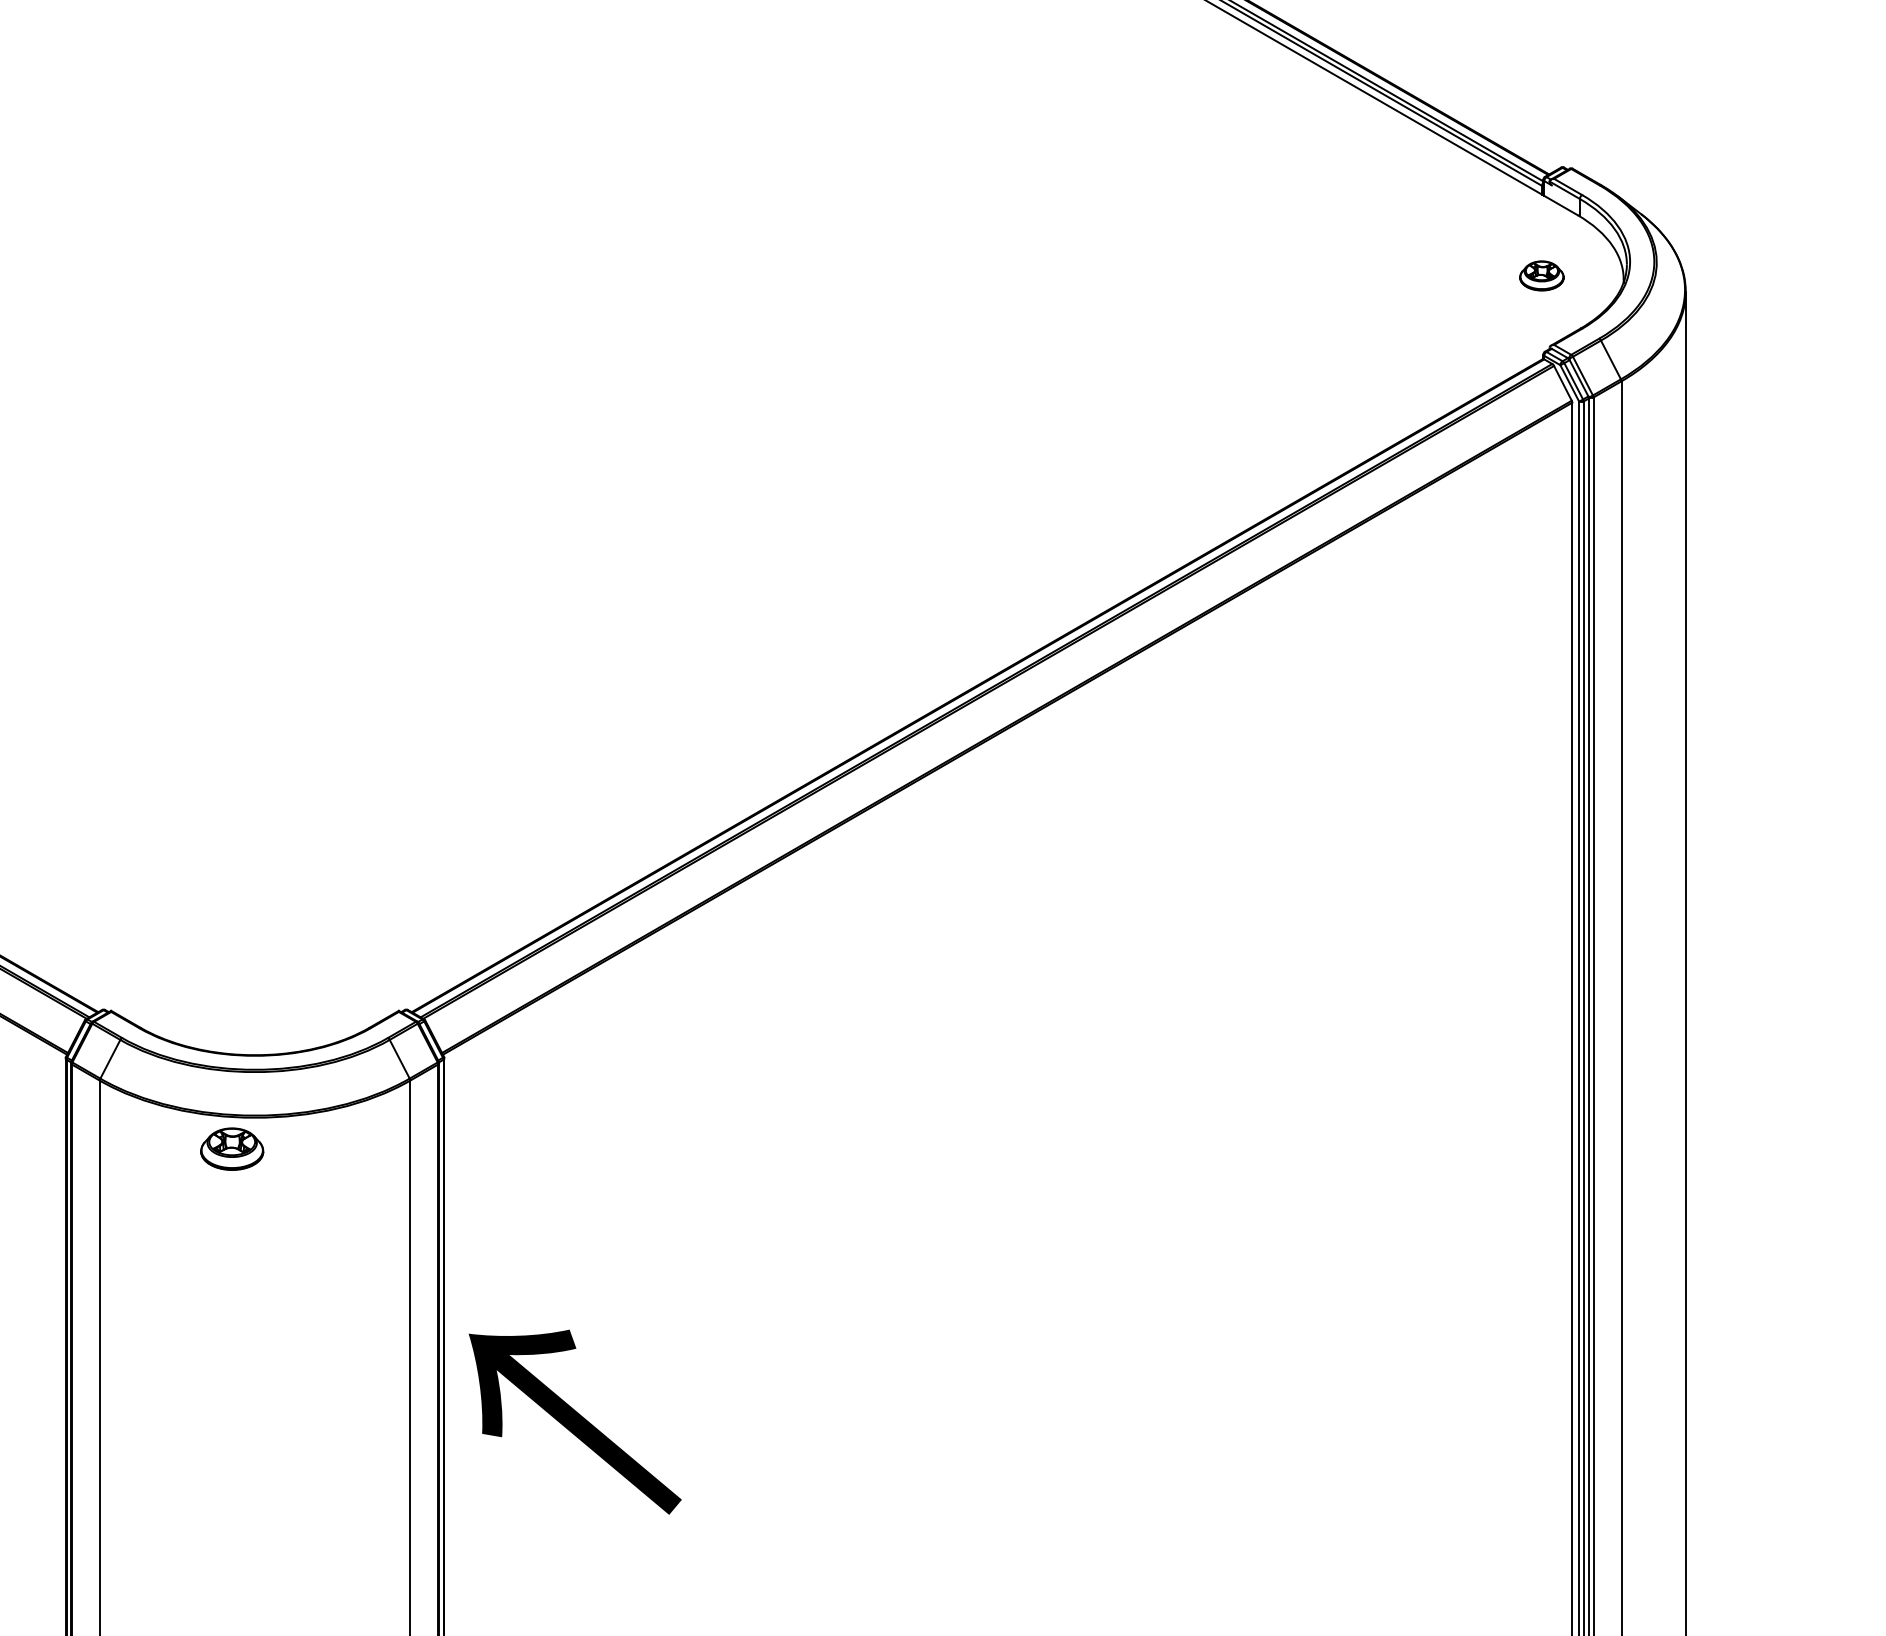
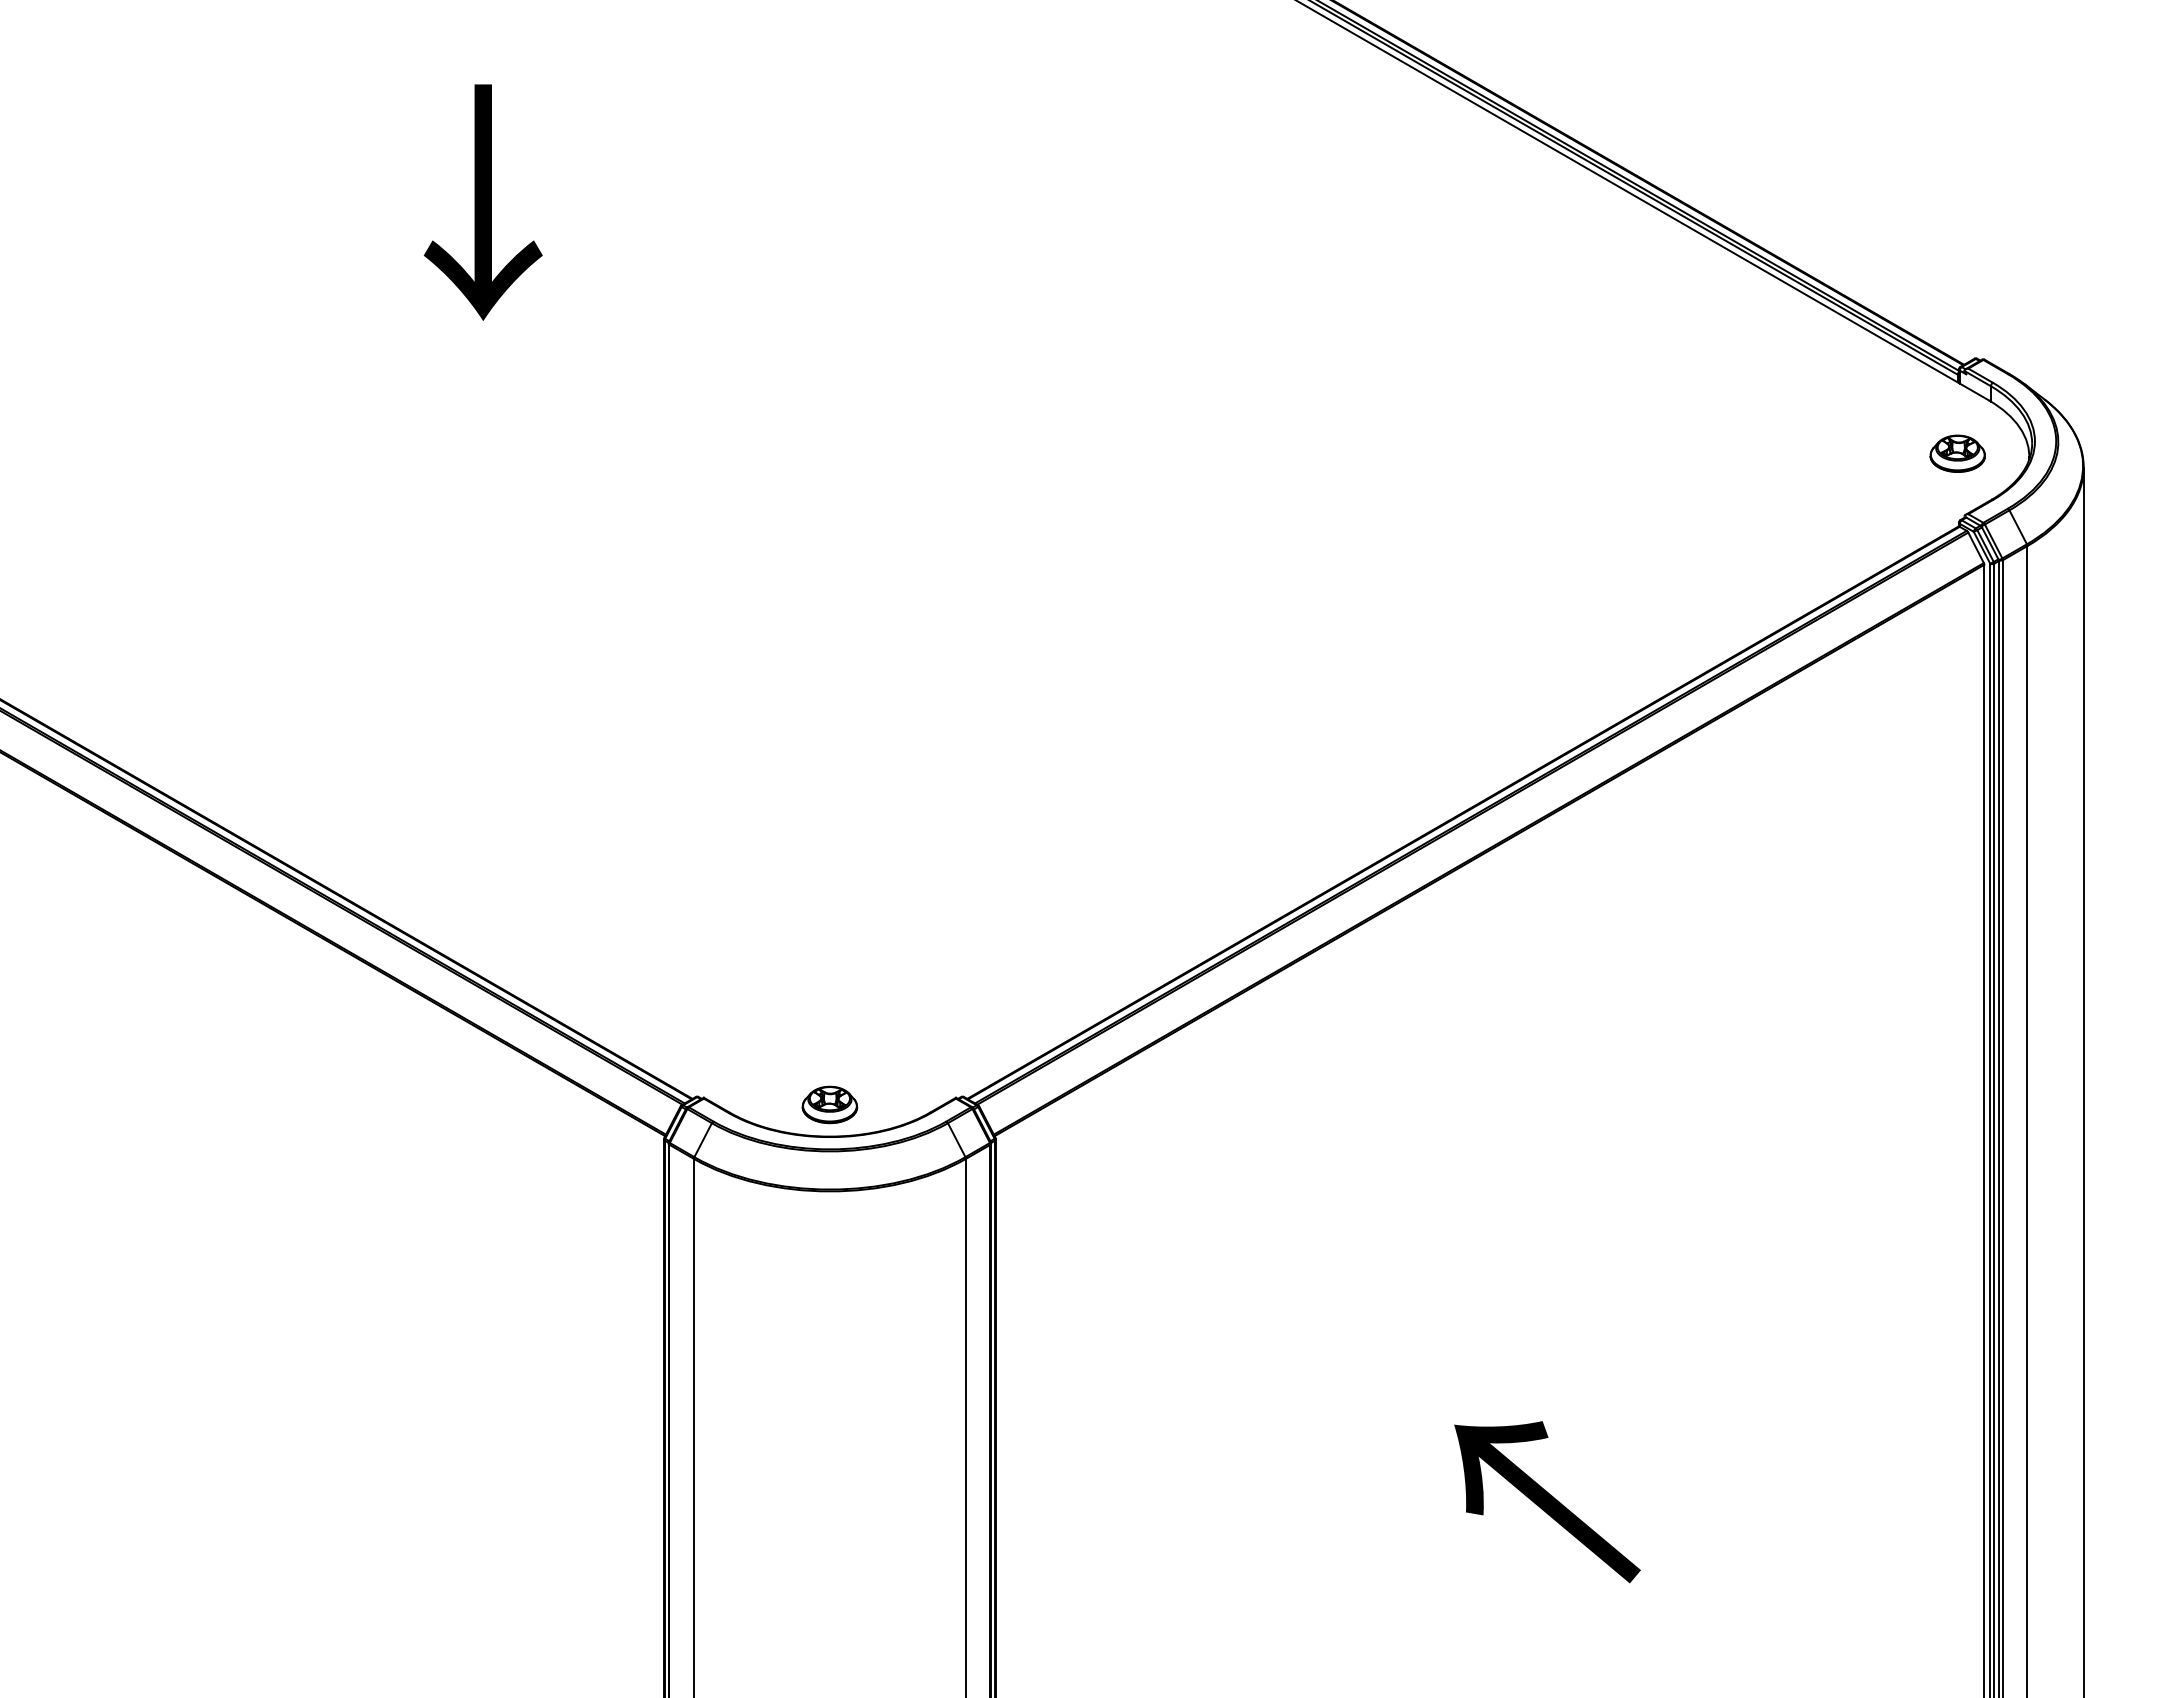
part: (1541, 275) -> (1957, 453), size x1.43
part: (231, 1148) -> (829, 1104), moved
text: (575, 1422) -> (1547, 1502), moved

